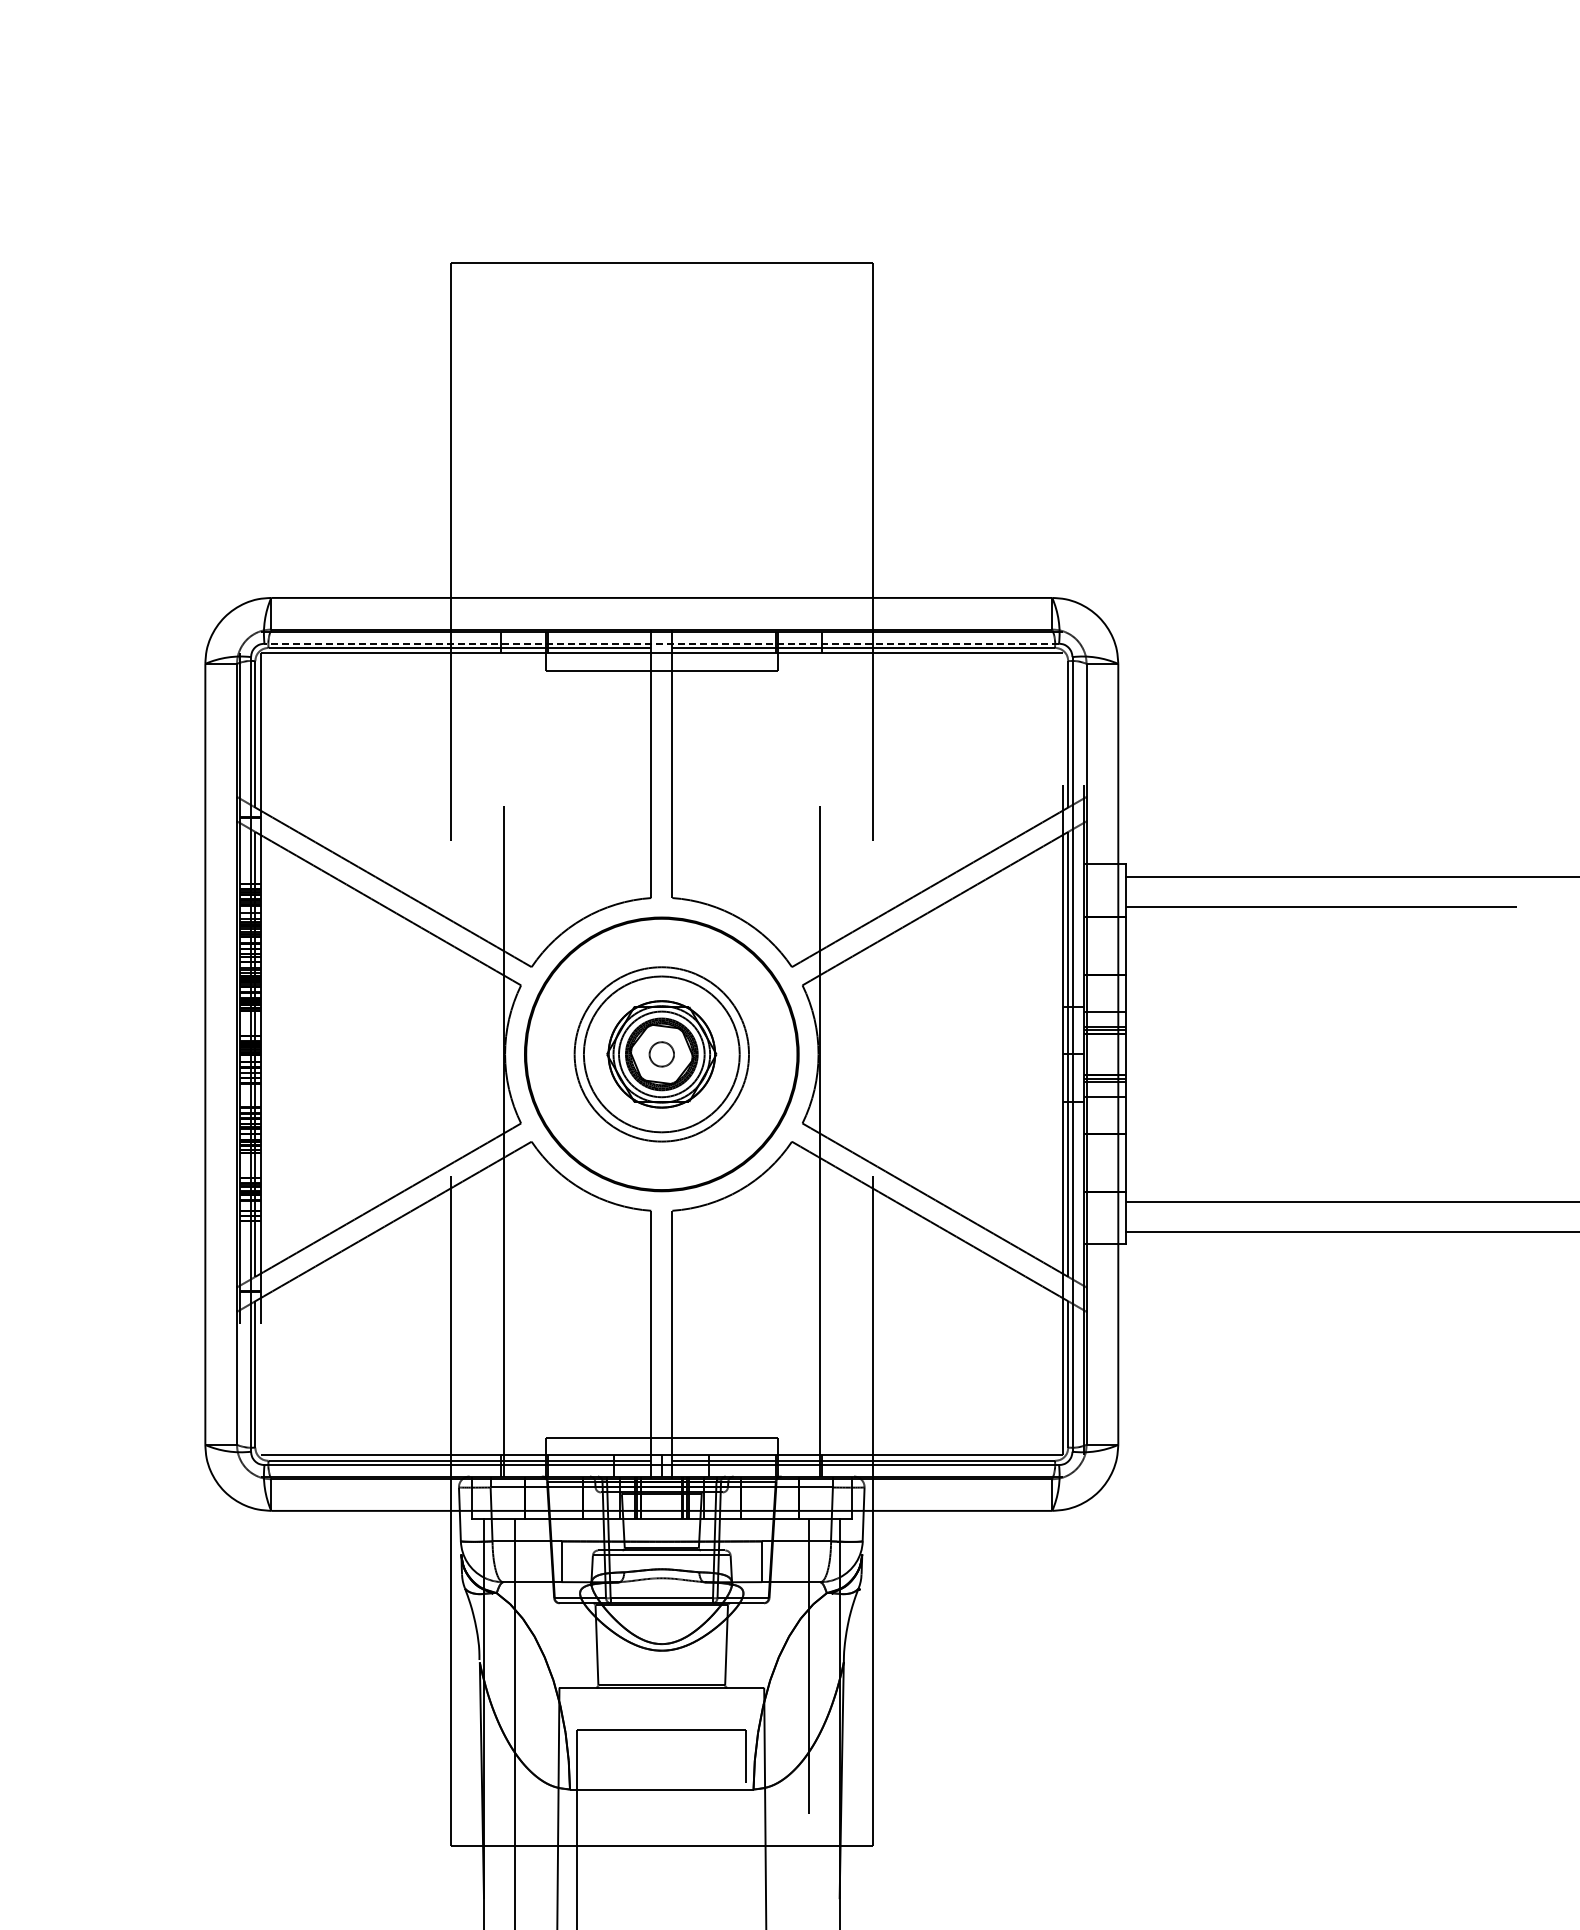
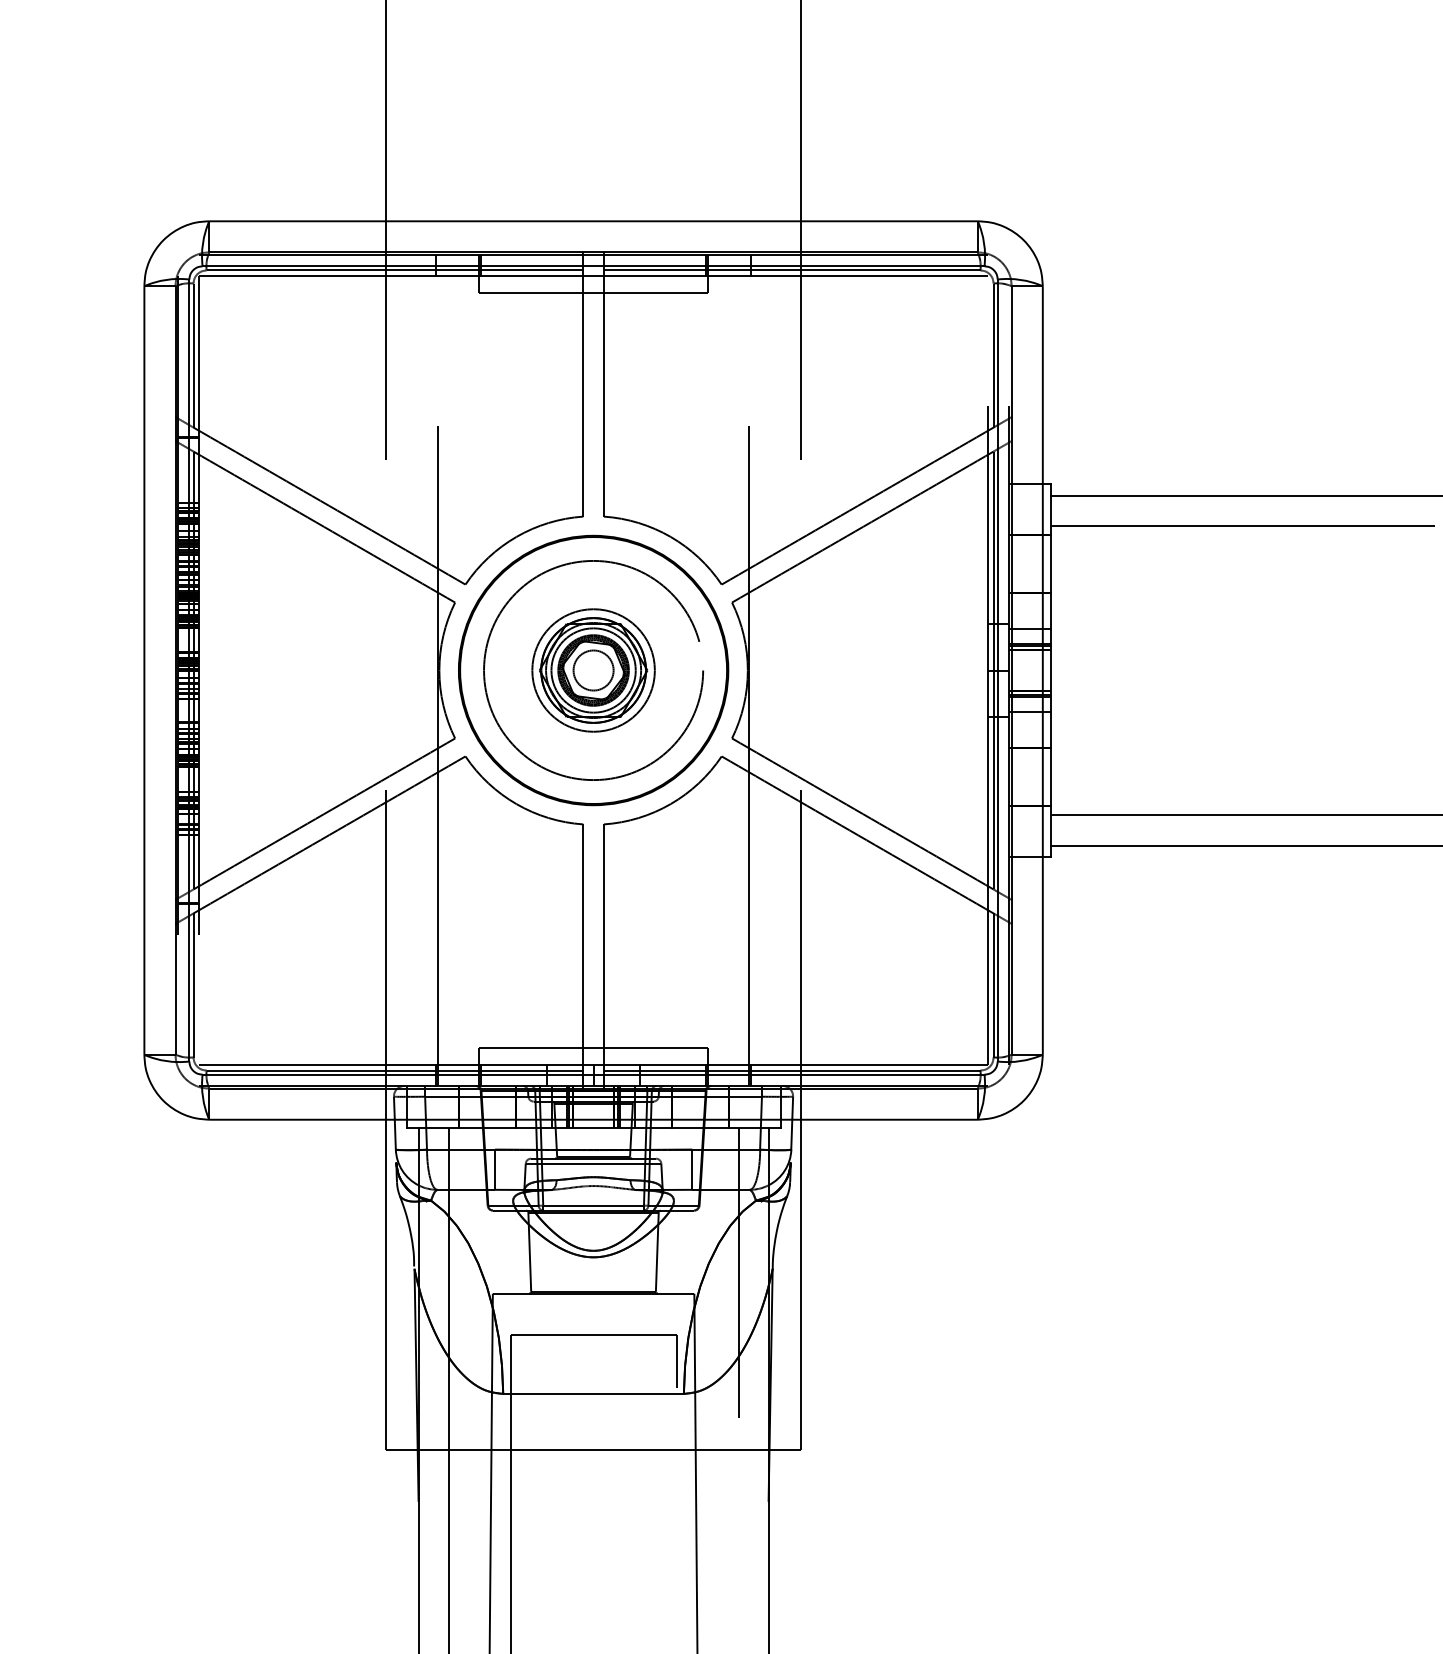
line: (661, 643) -> (593, 266), dashed -> solid
circle: (661, 1054) -> (593, 670), size x0.71
circle: (661, 1054) -> (593, 670), size x1.43
circle: (661, 1054) -> (593, 670), size x1.67

